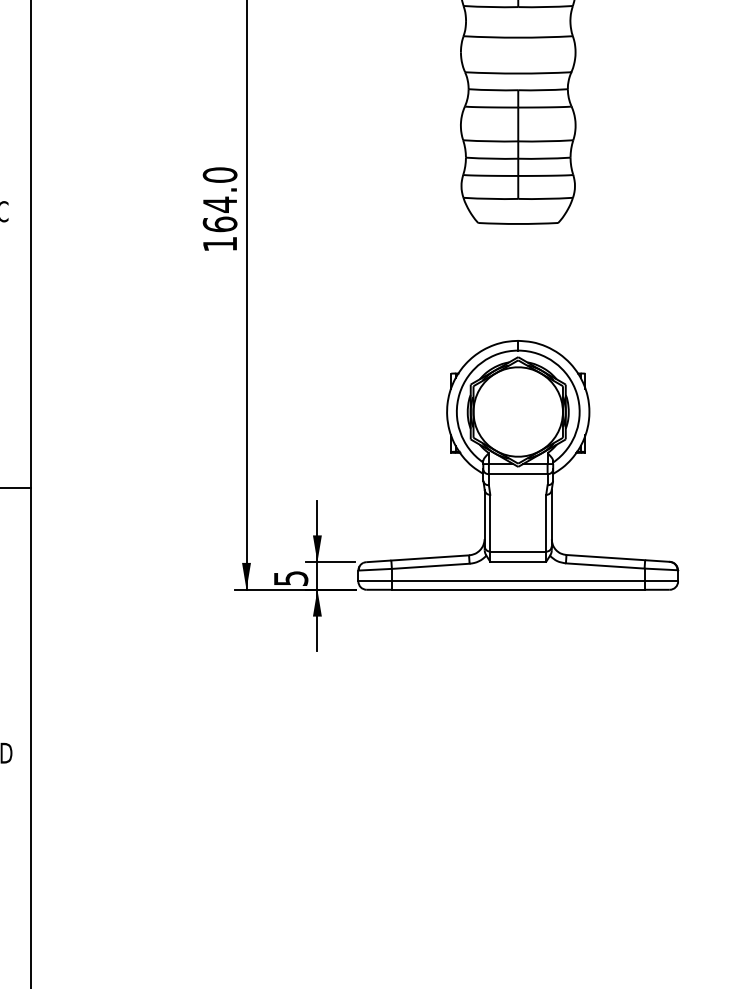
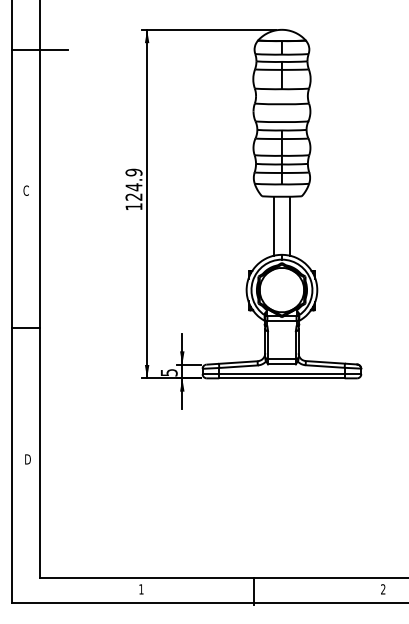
text: (219, 199) -> (133, 184), 164.0 -> 124.9
line: (501, 281) -> (273, 225), added
line: (535, 281) -> (290, 225), added

